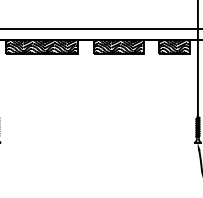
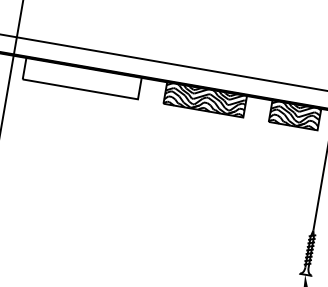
hatch: (41, 47) -> (81, 78), removed

